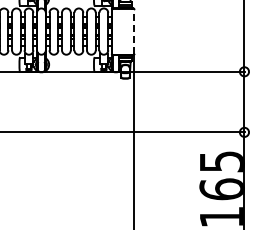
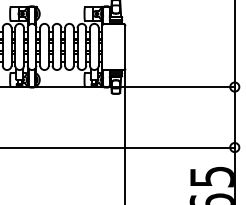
line: (134, 31) -> (124, 46), dashed -> solid

